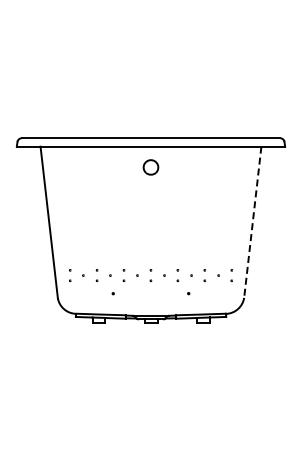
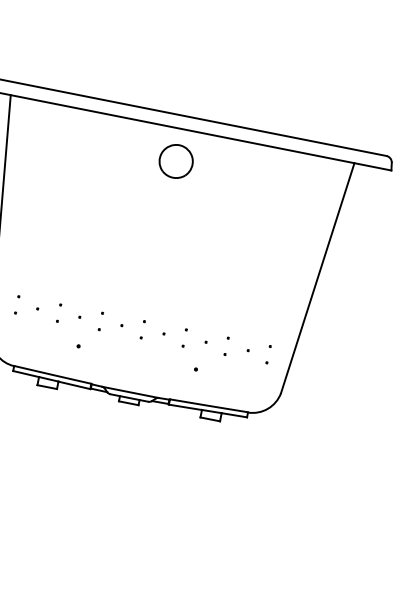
part: (150, 167) -> (175, 161), size x1.43
line: (252, 222) -> (317, 278), dashed -> solid

